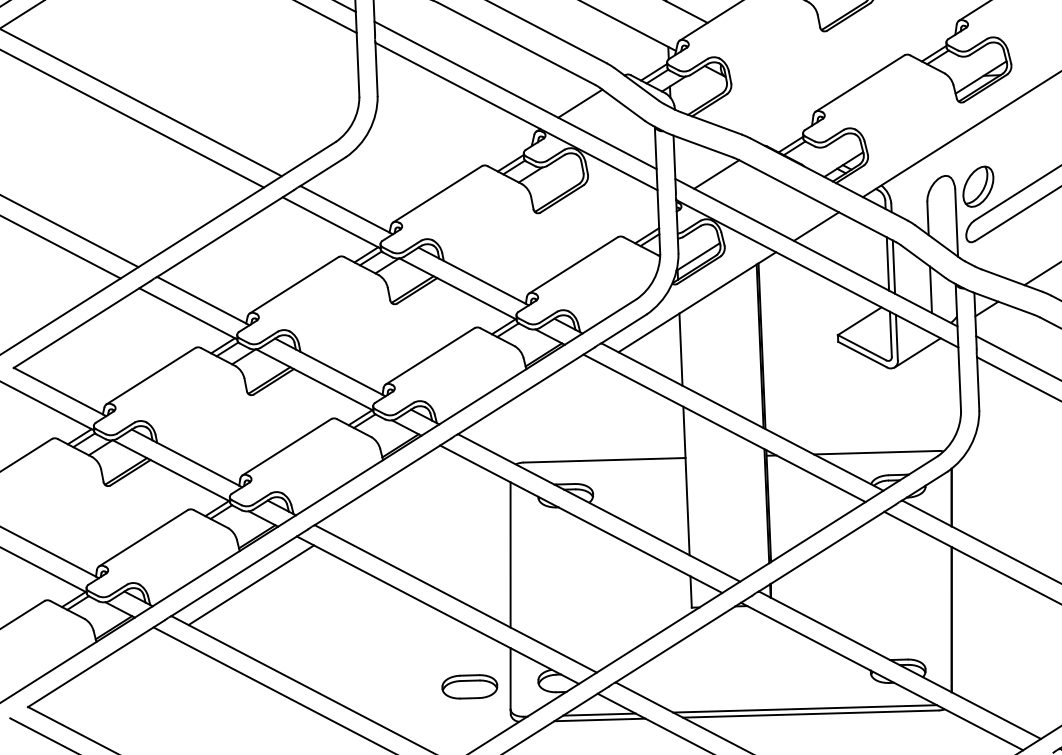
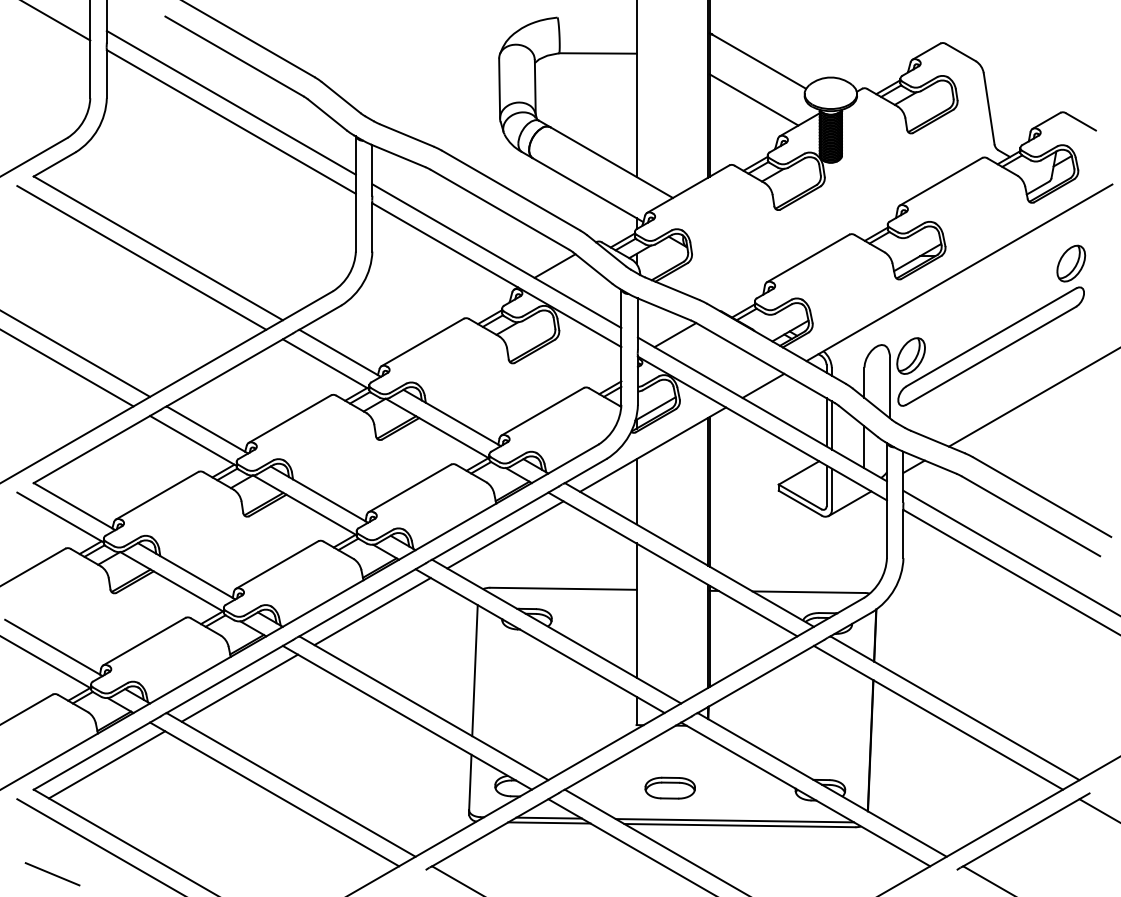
line: (538, 402) -> (505, 534), added
line: (394, 494) -> (372, 611), added
line: (107, 675) -> (106, 764), added
part: (468, 686) -> (669, 787), moved

